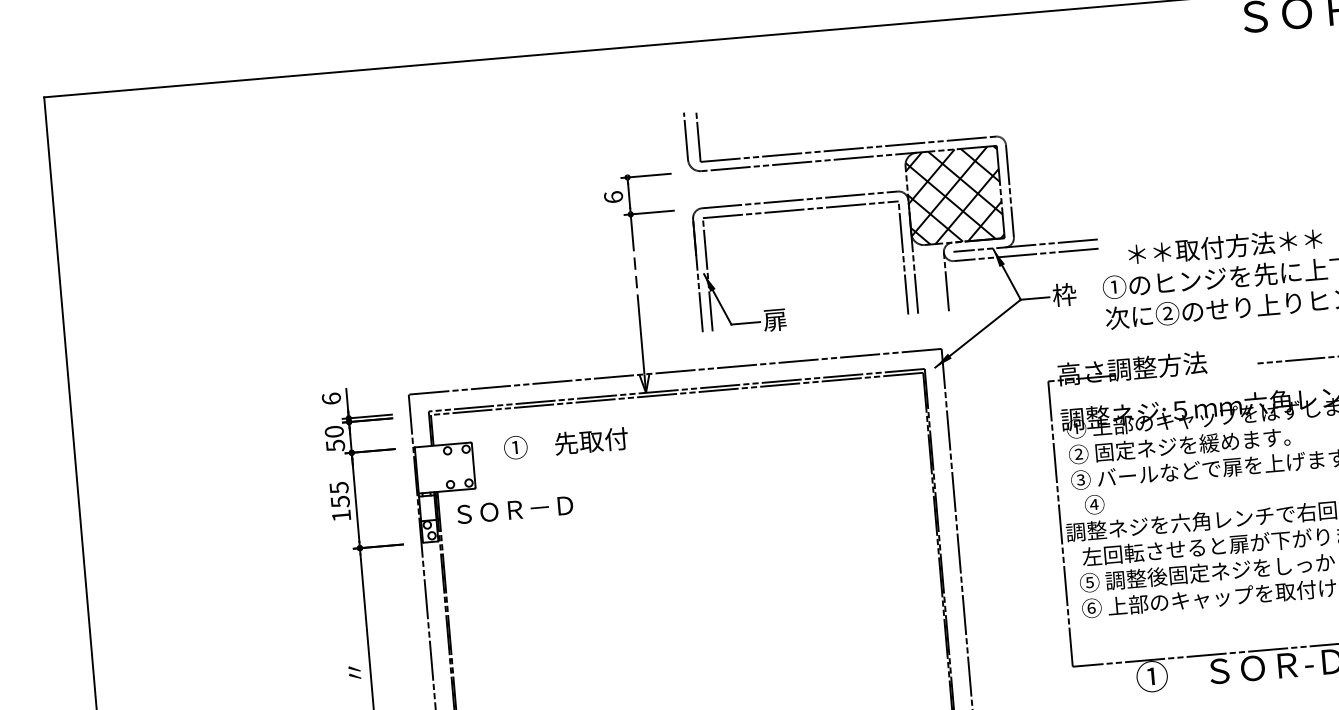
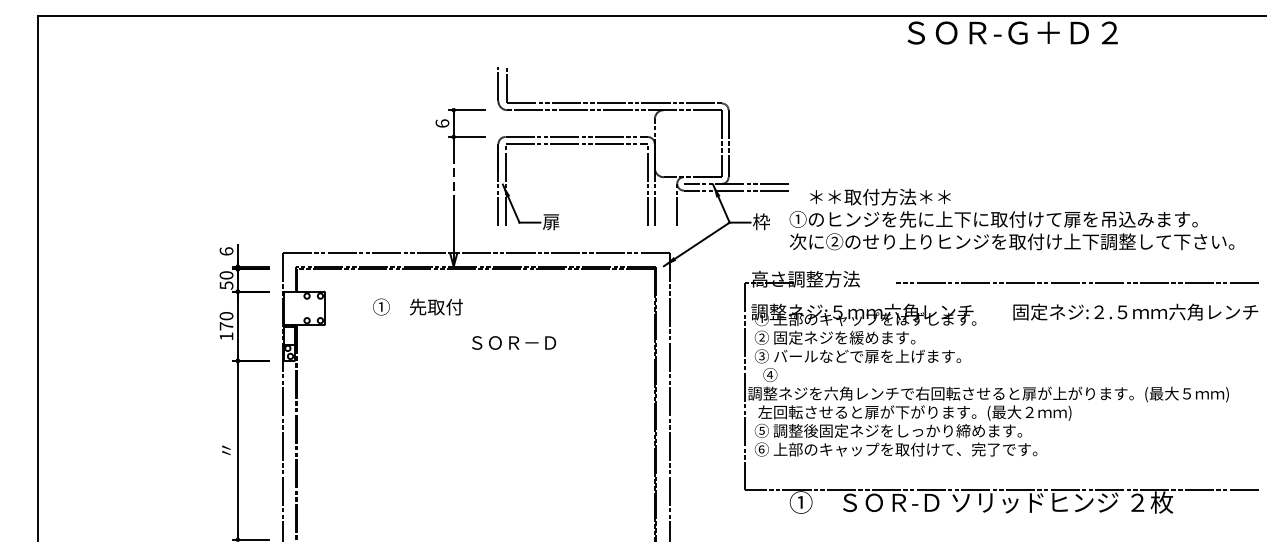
hatch: (953, 195) -> (687, 143), removed
text: (565, 442) -> (417, 306), moved
text: (339, 495) -> (226, 321), 155 -> 170
text: (515, 509) -> (514, 342), moved

